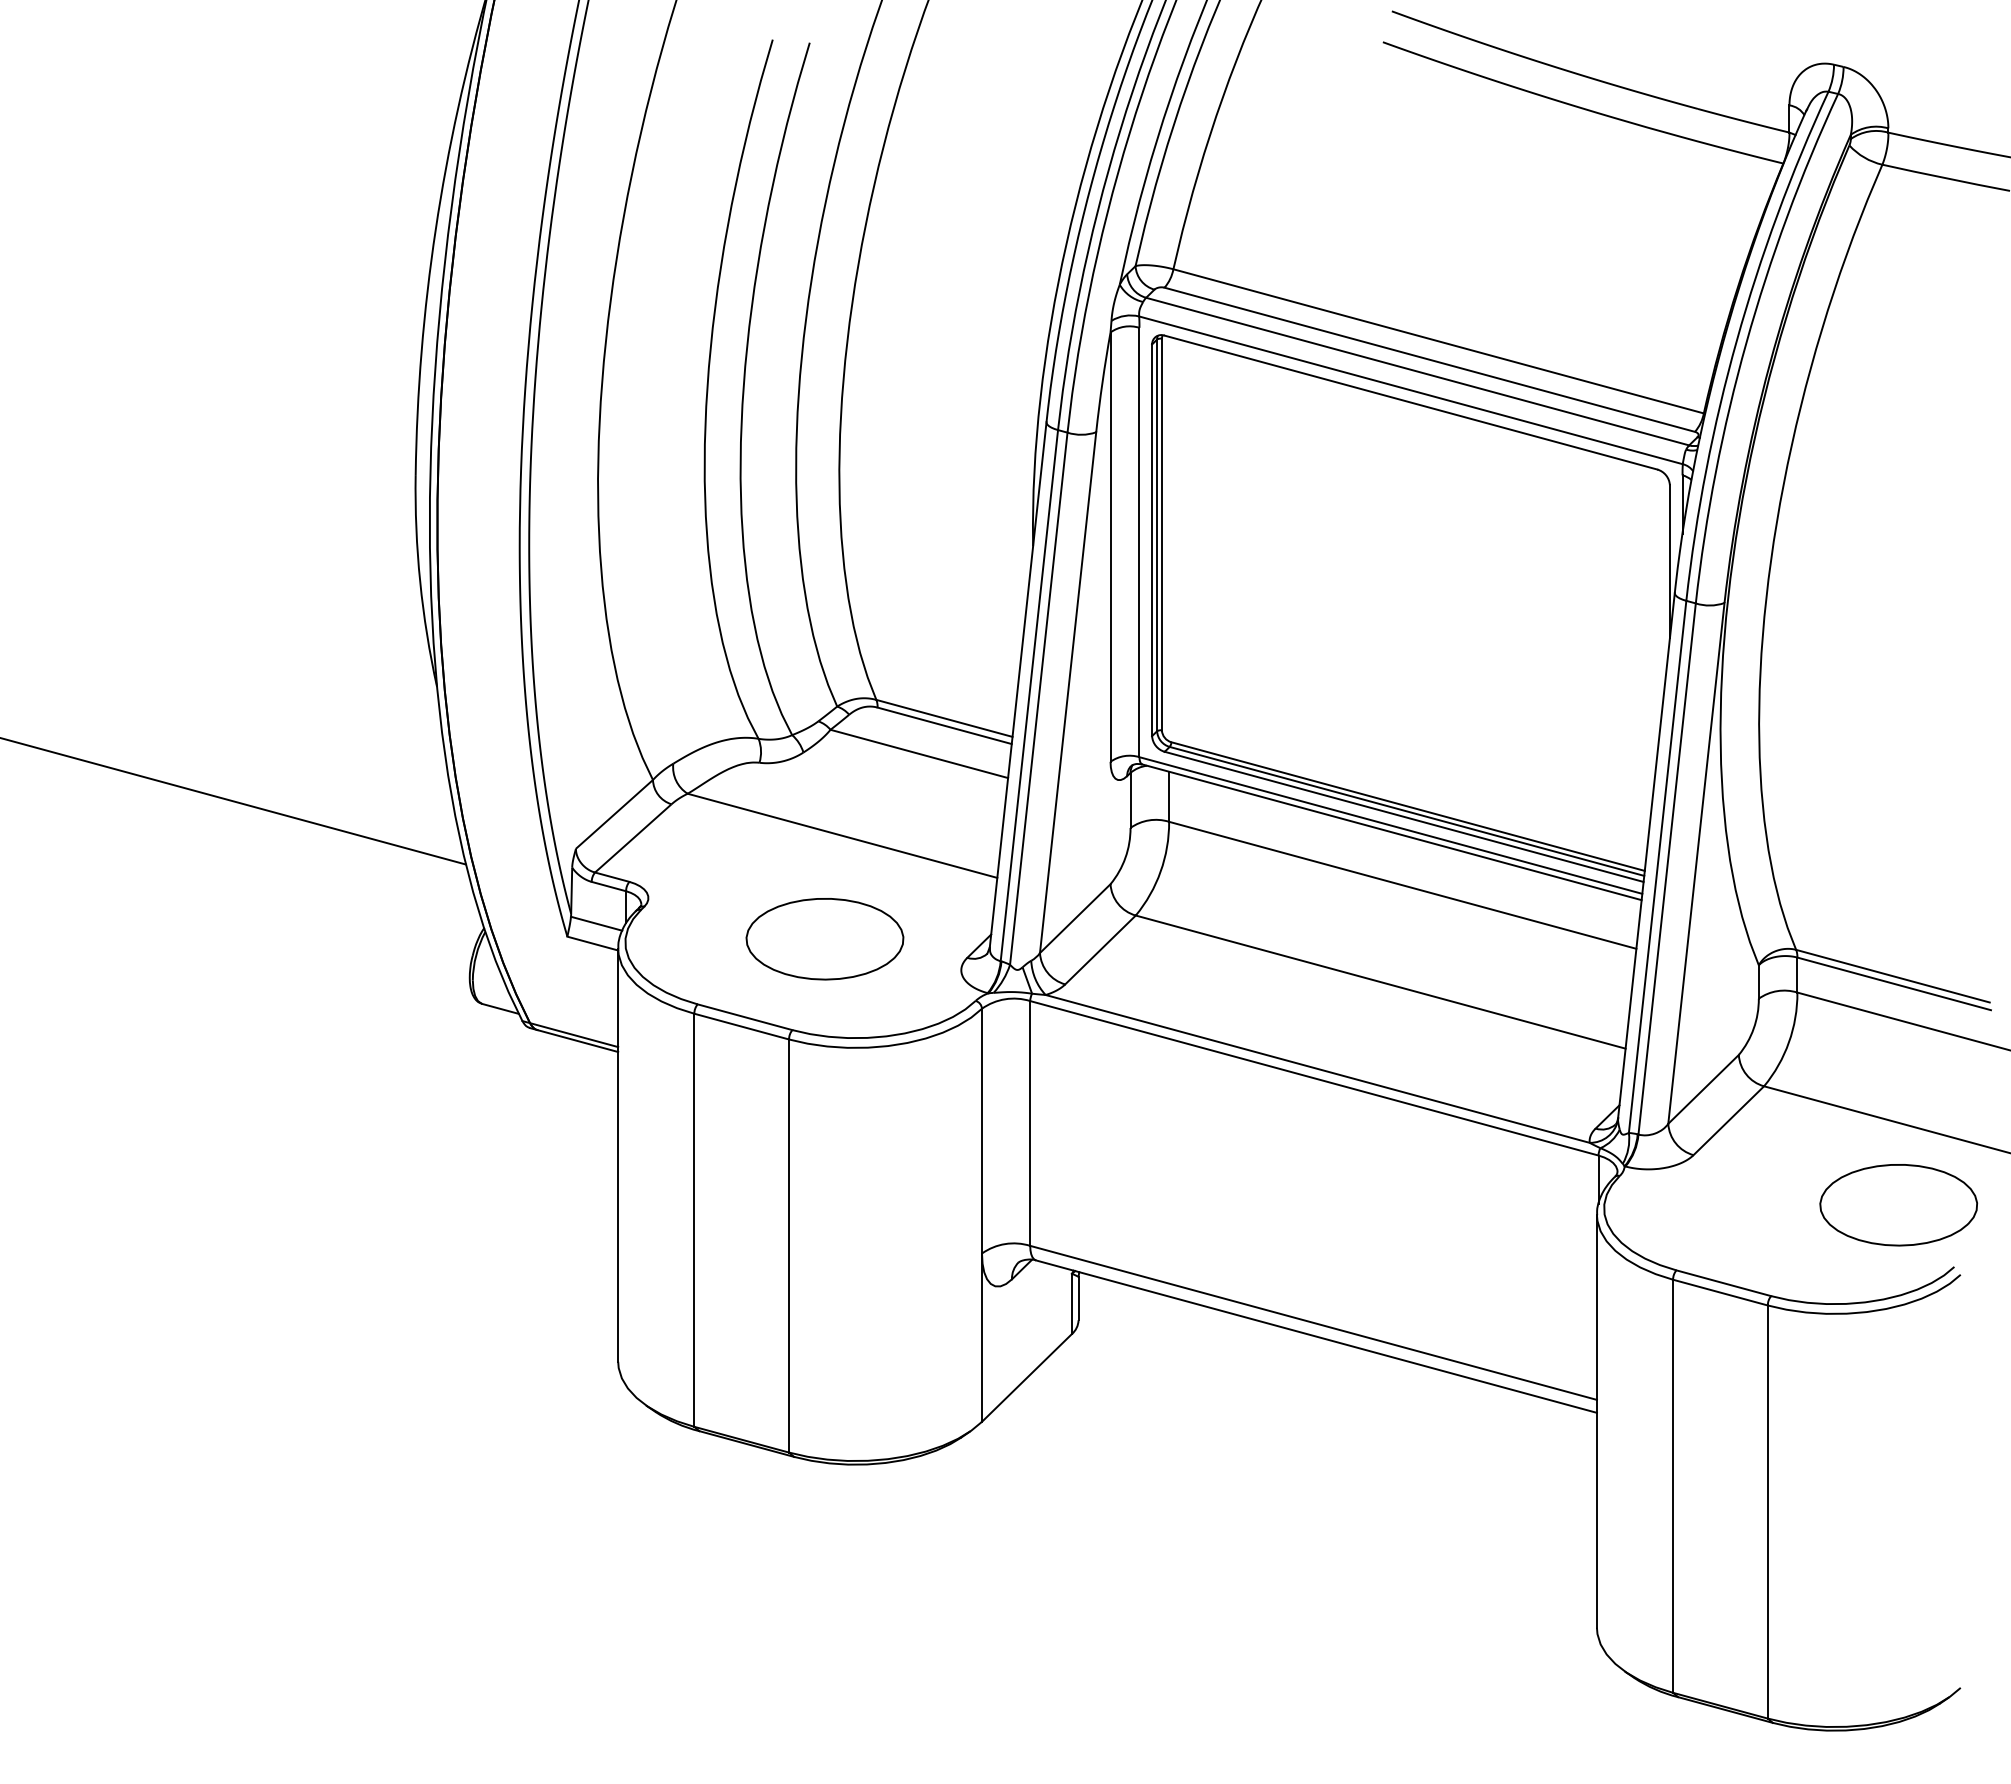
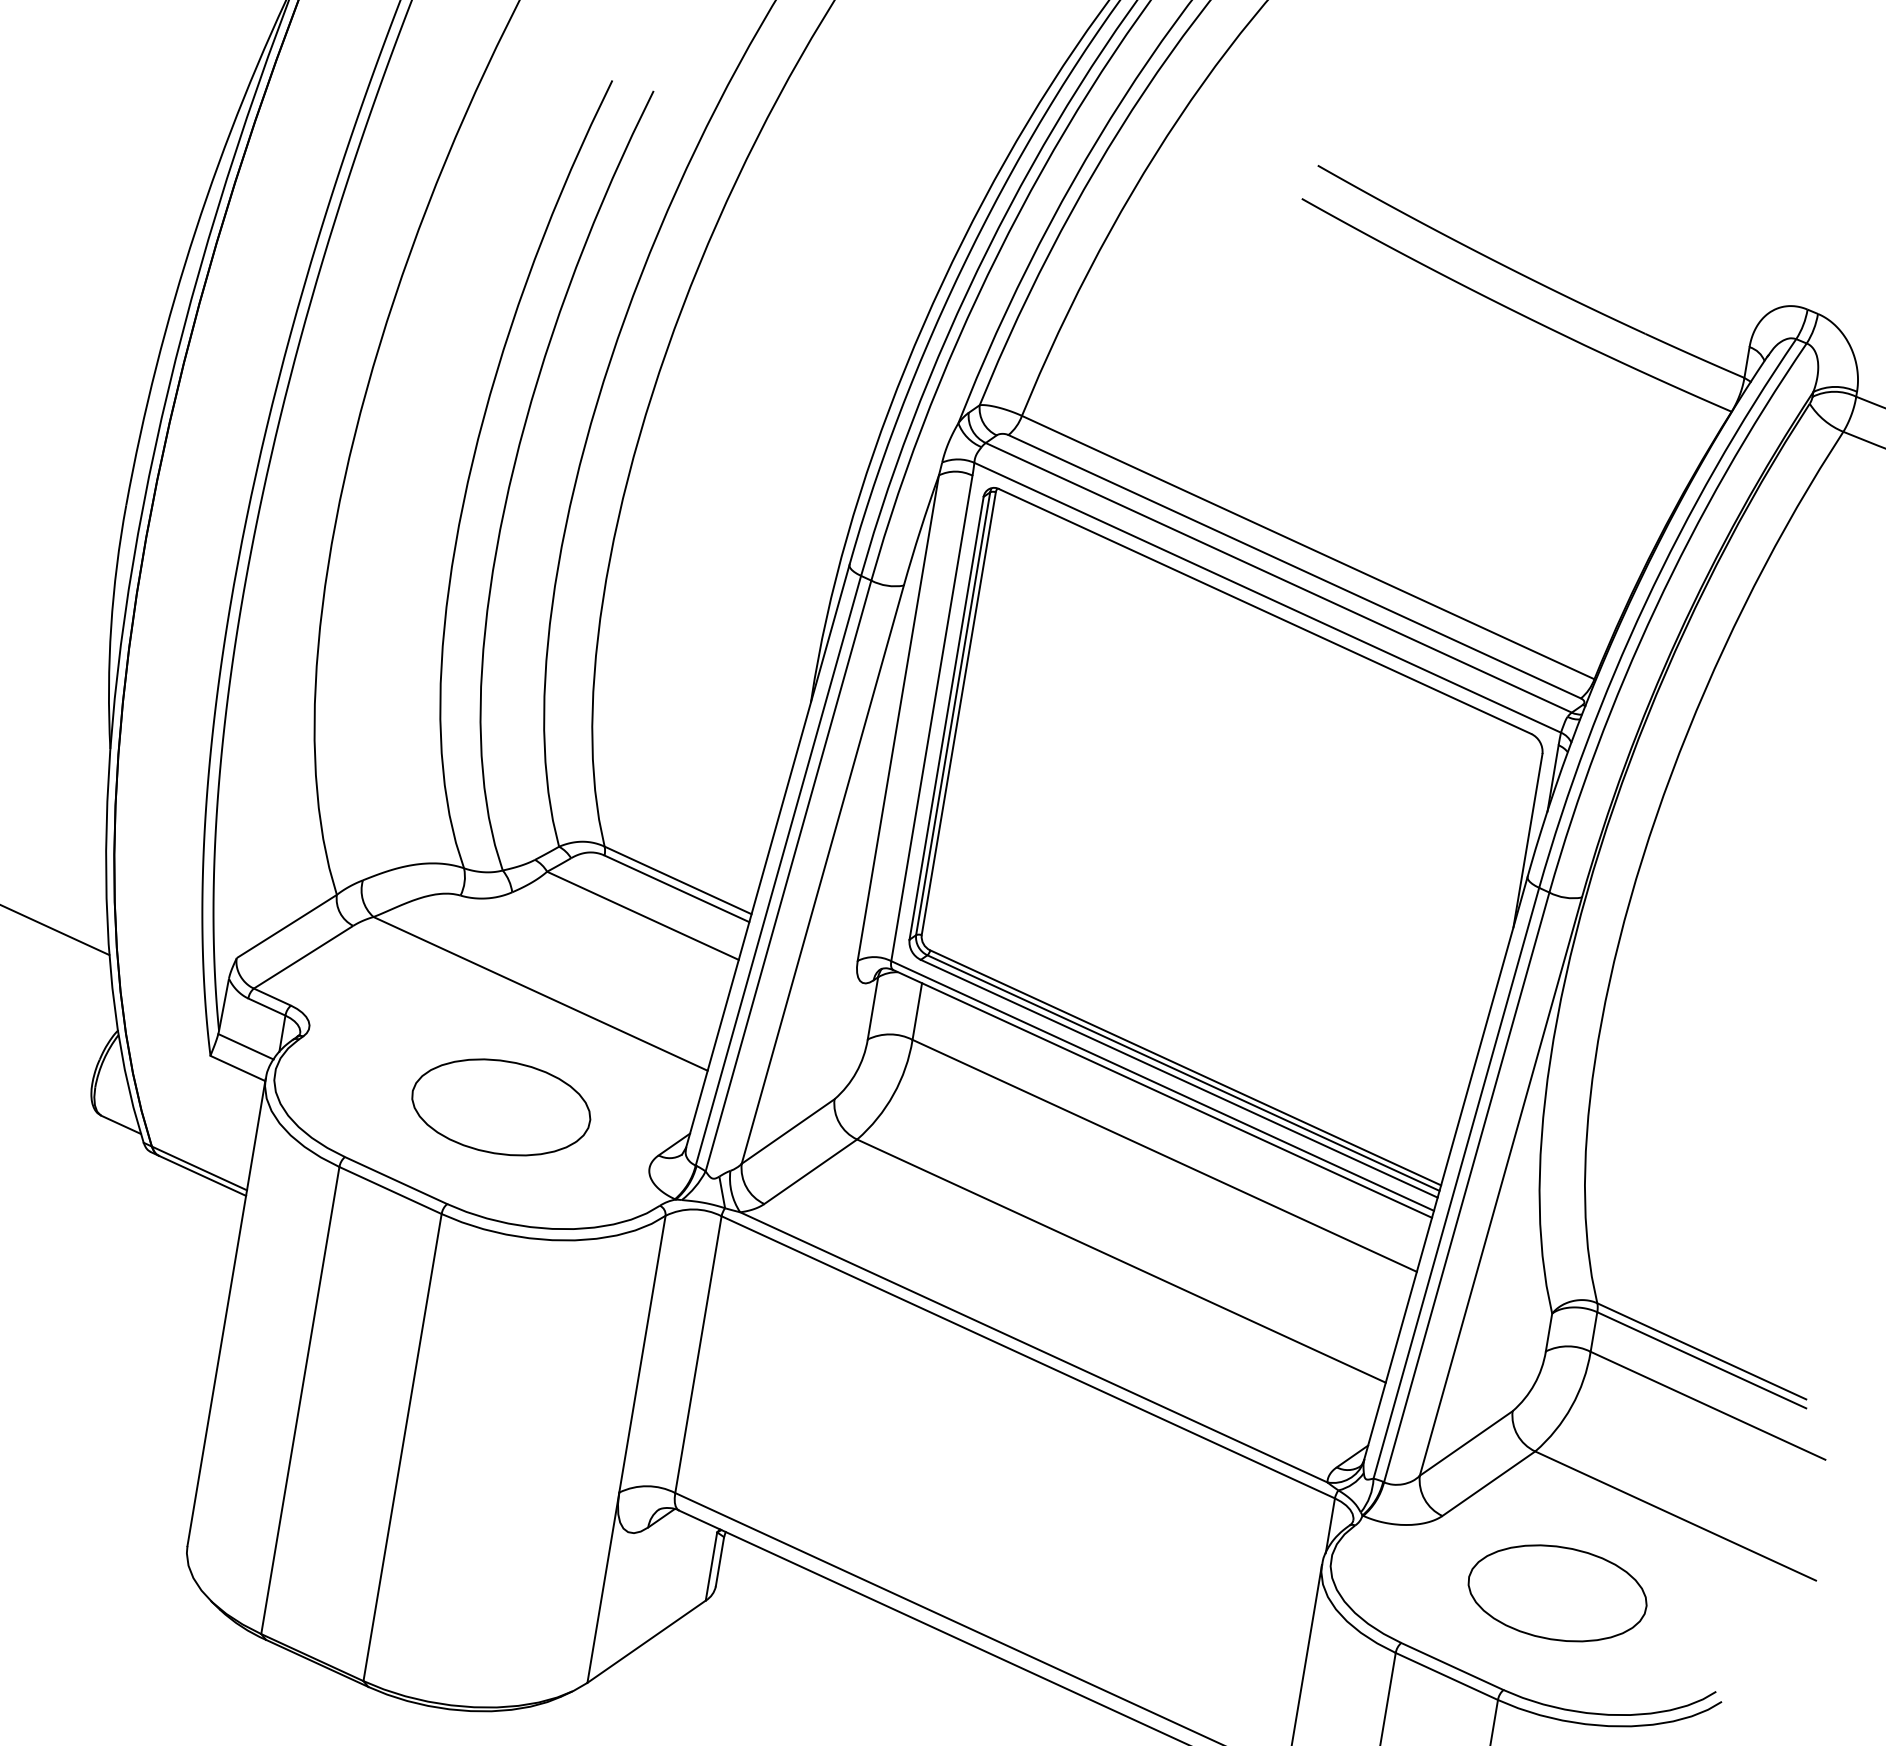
part: (1898, 1205) -> (1557, 1593), moved

